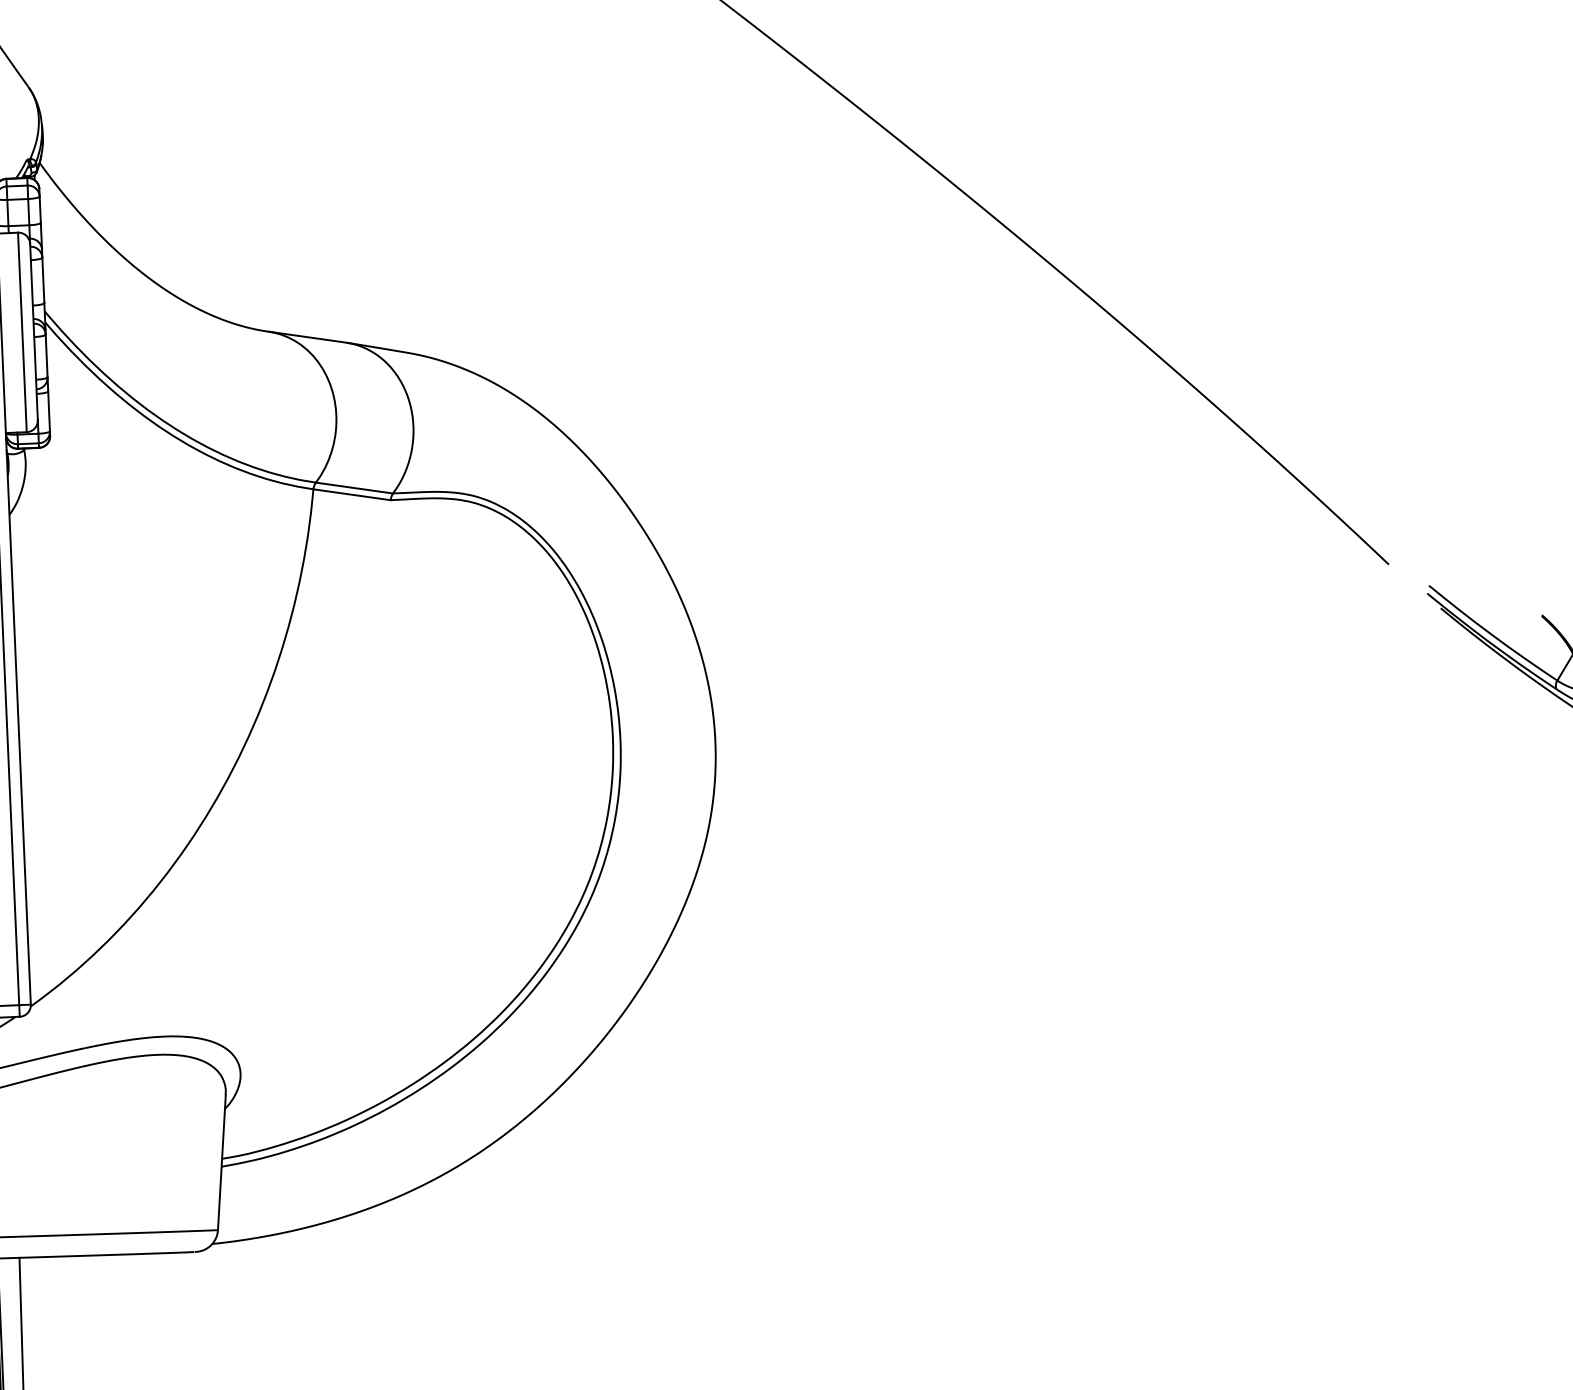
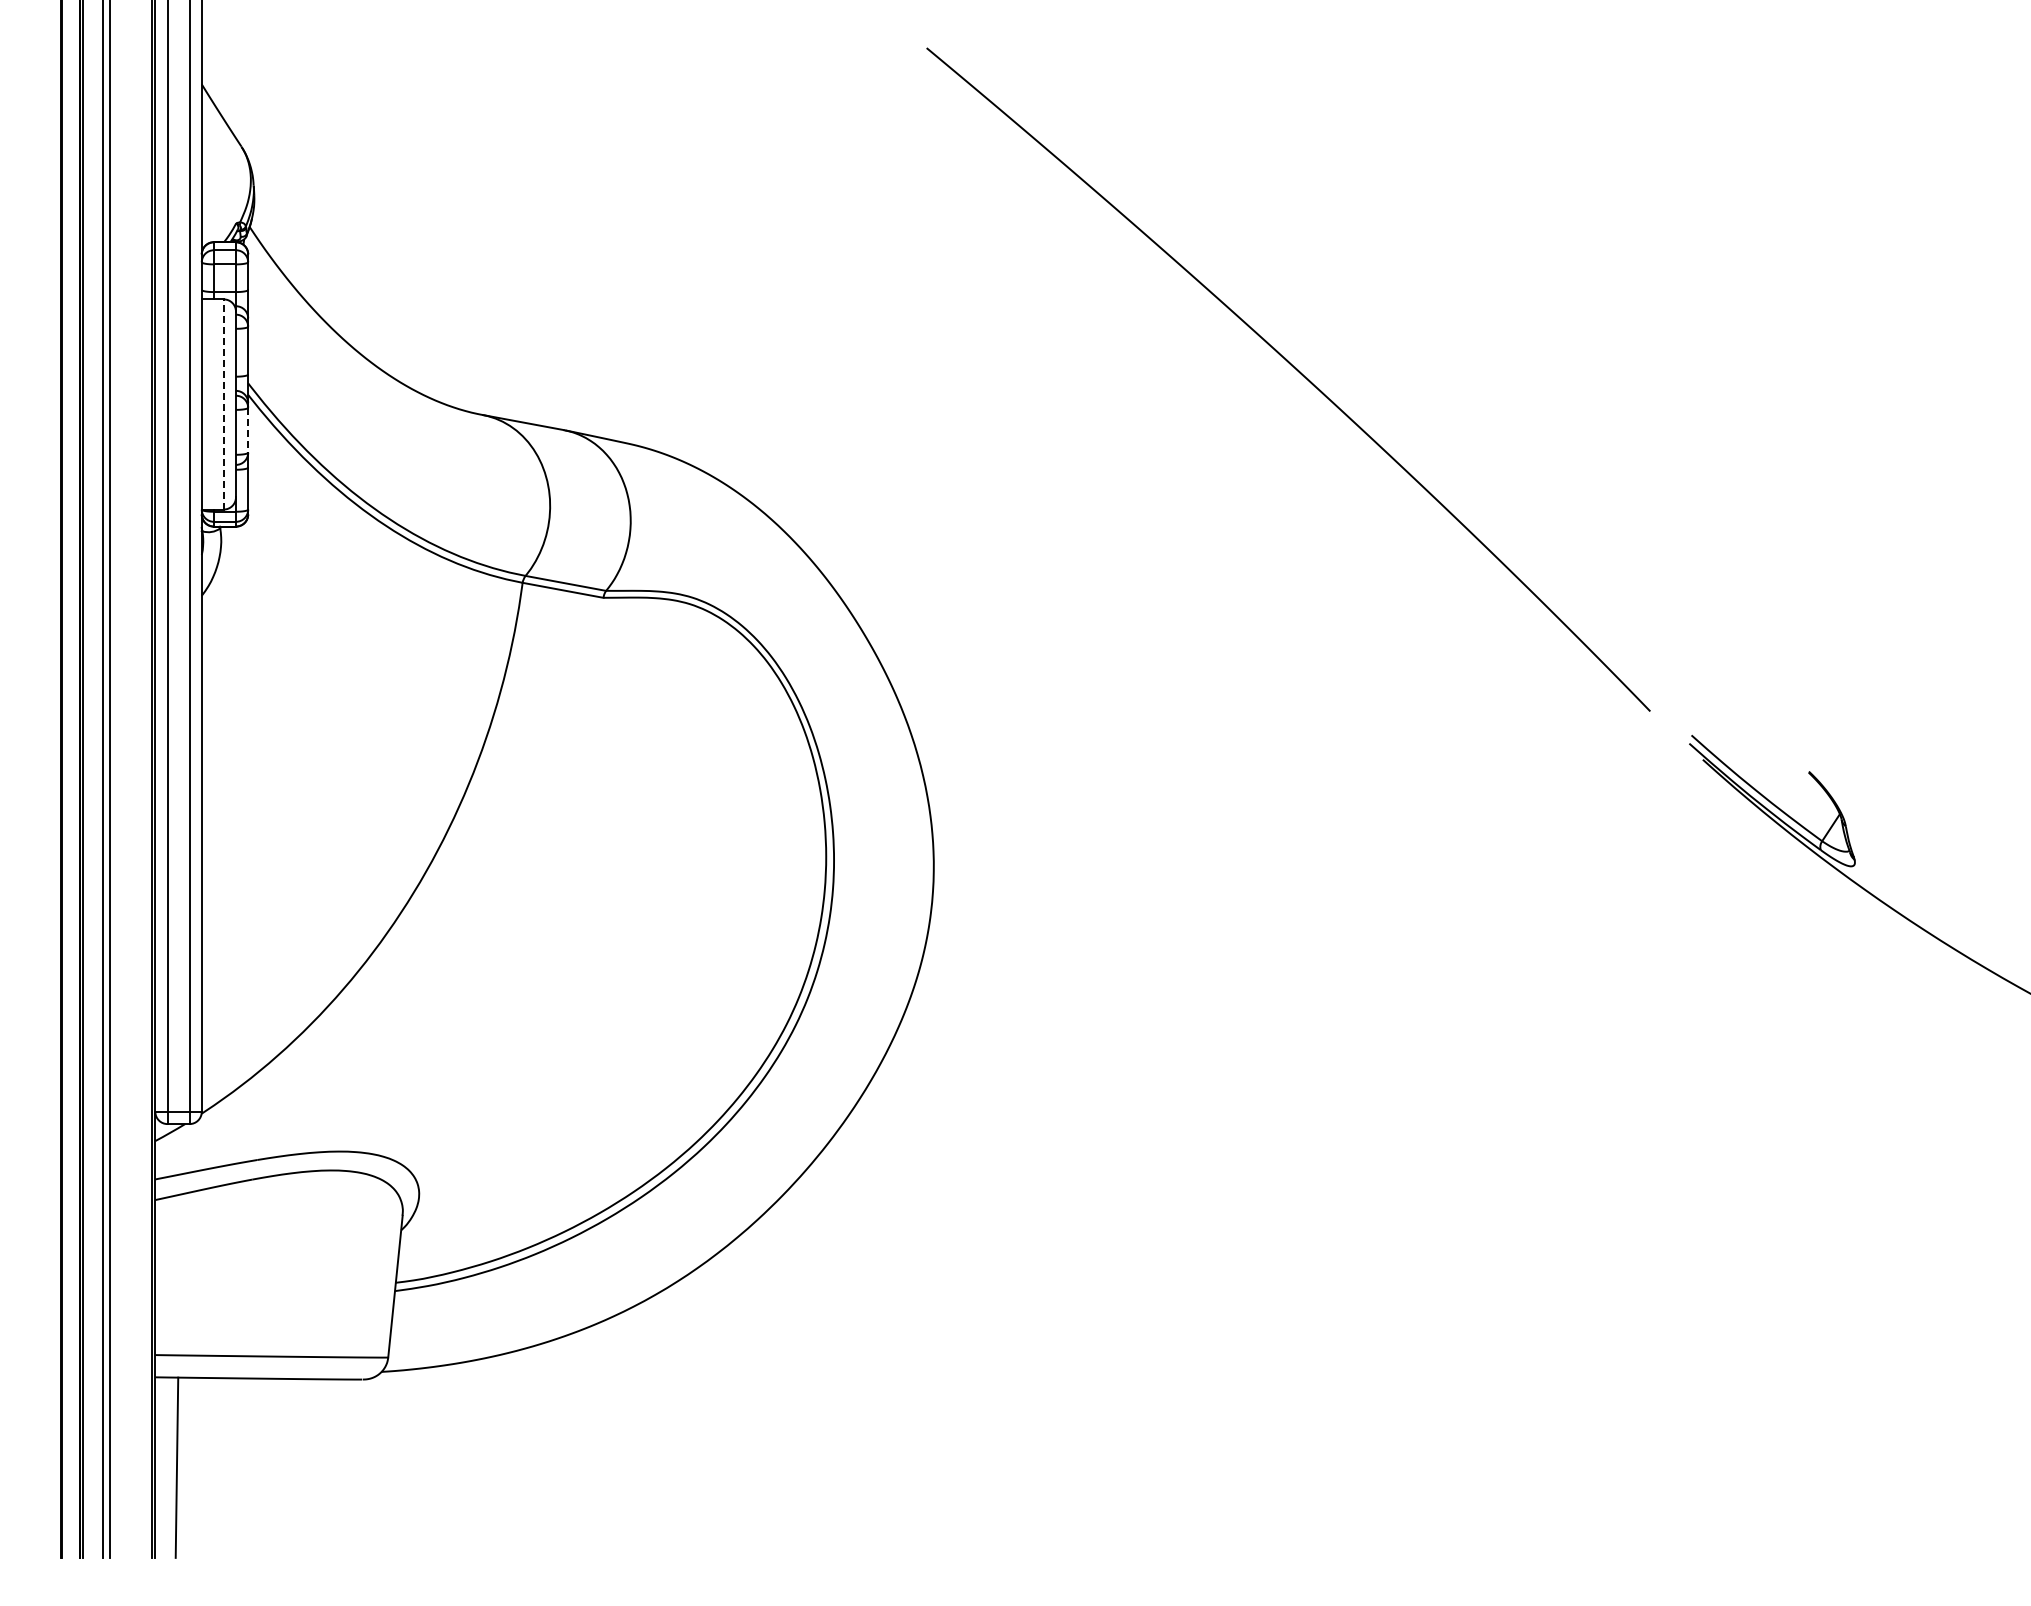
line: (22, 331) -> (223, 403), solid -> dashed
line: (46, 356) -> (248, 430), solid -> dashed

